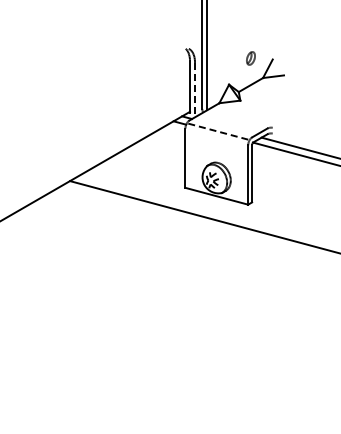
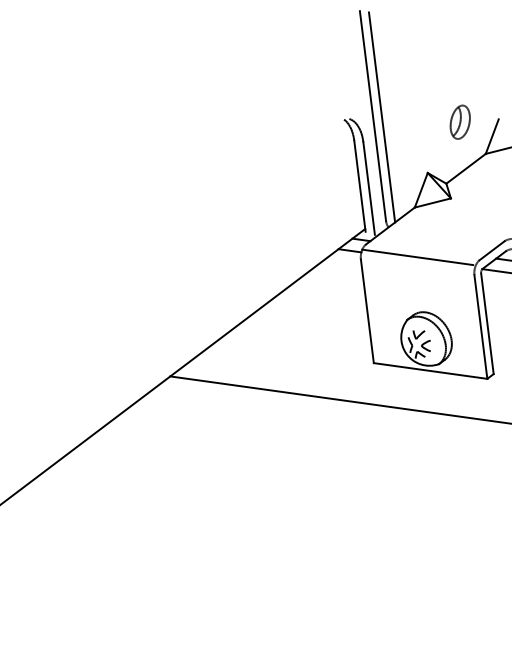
part: (250, 58) -> (459, 122), size x1.43
line: (195, 89) -> (369, 188), dashed -> solid
line: (217, 131) -> (417, 257), dashed -> solid

